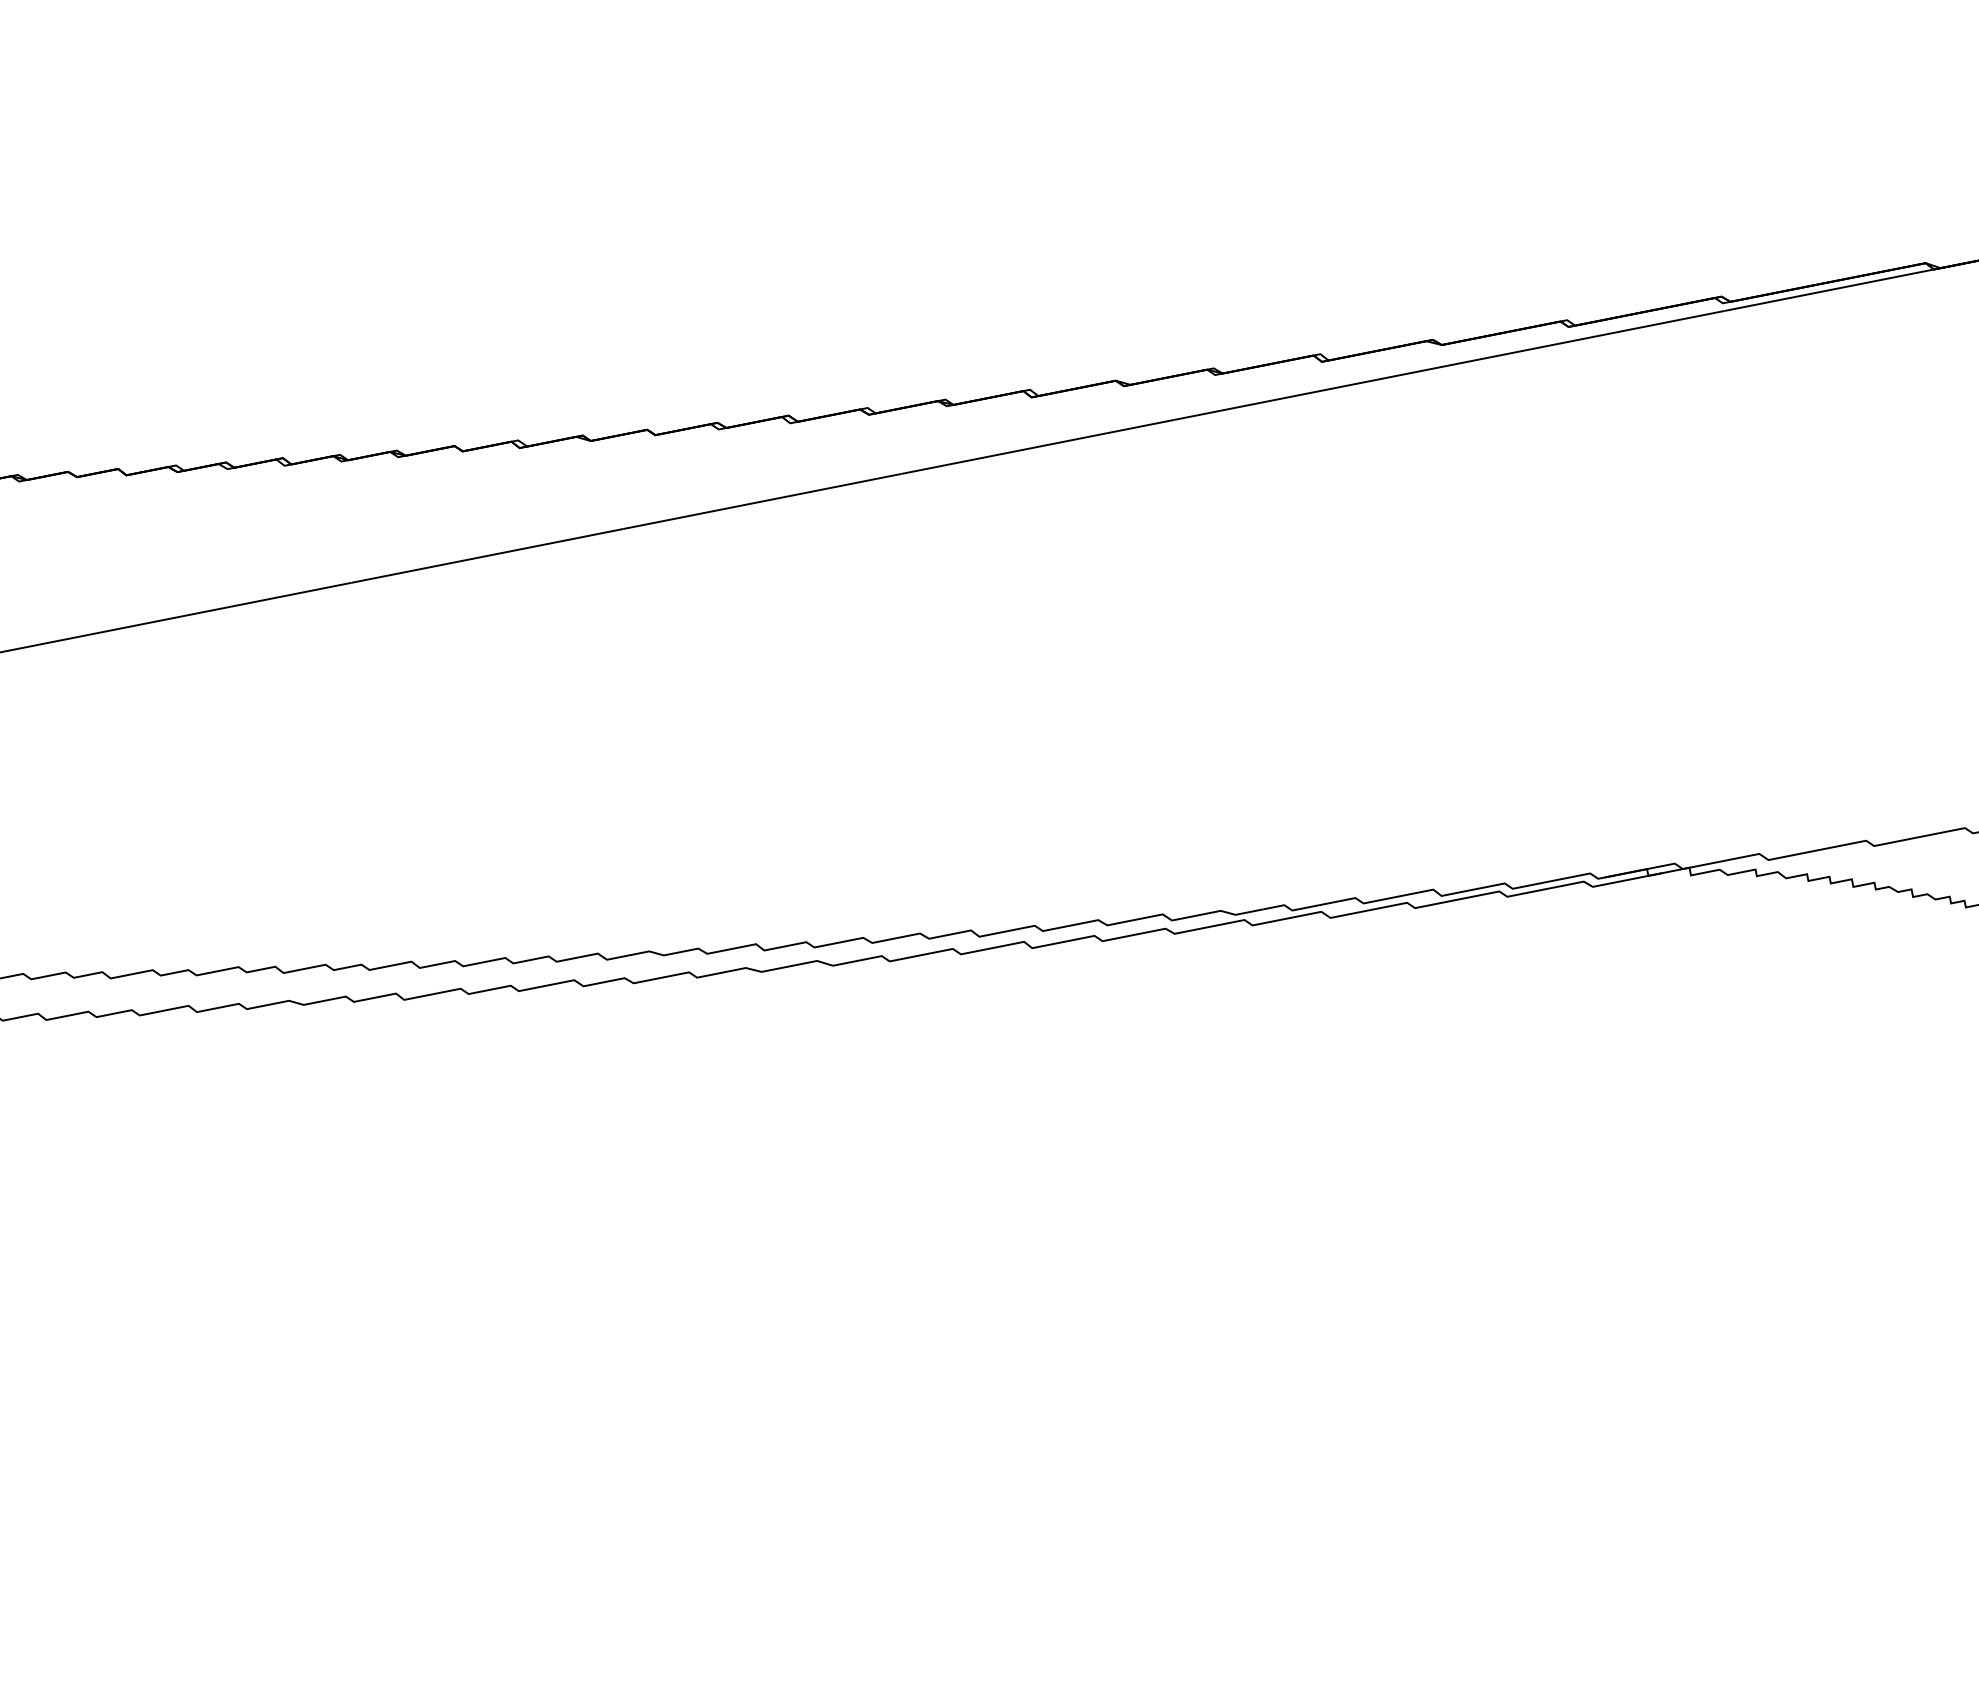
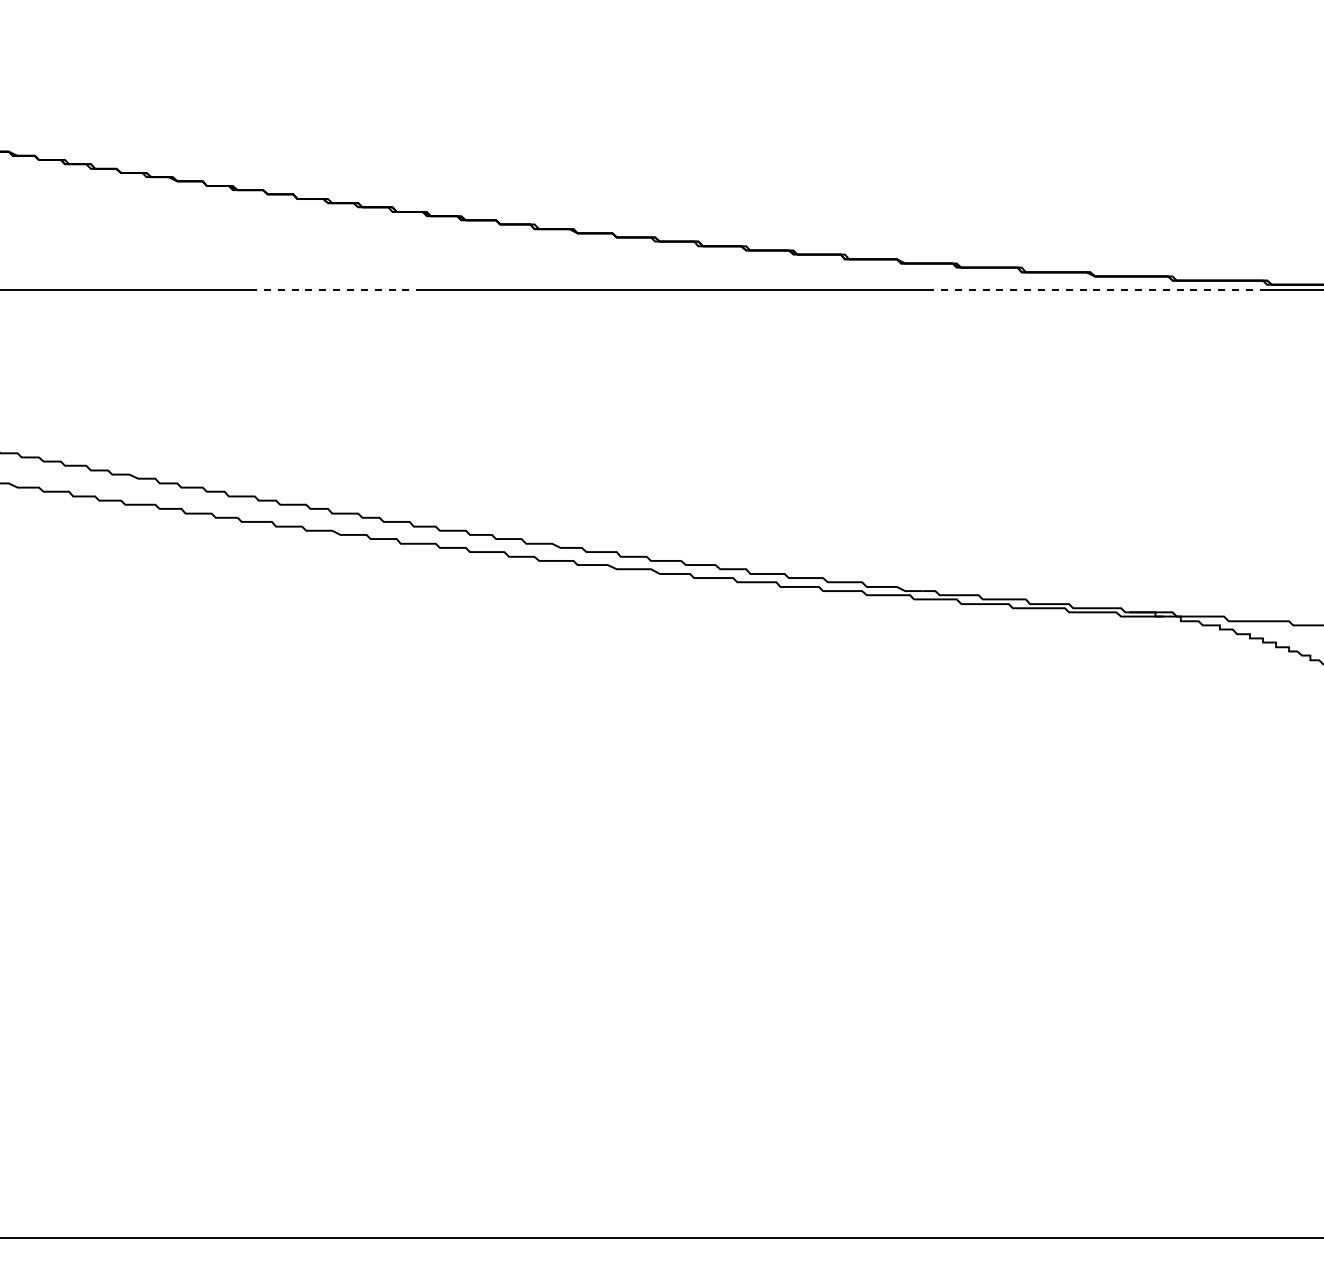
line: (1449, 365) -> (1097, 289), solid -> dashed
line: (215, 609) -> (334, 289), solid -> dashed

